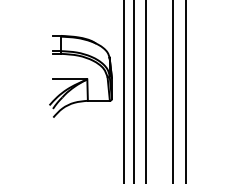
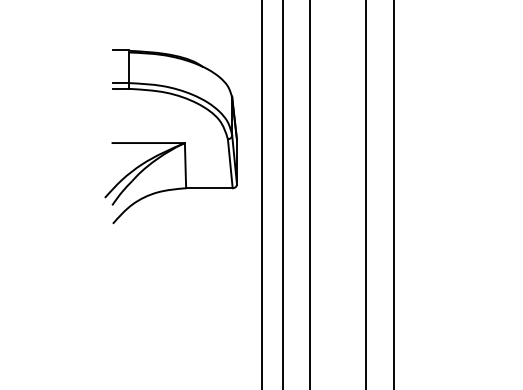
part: (80, 76) -> (170, 136), moved

